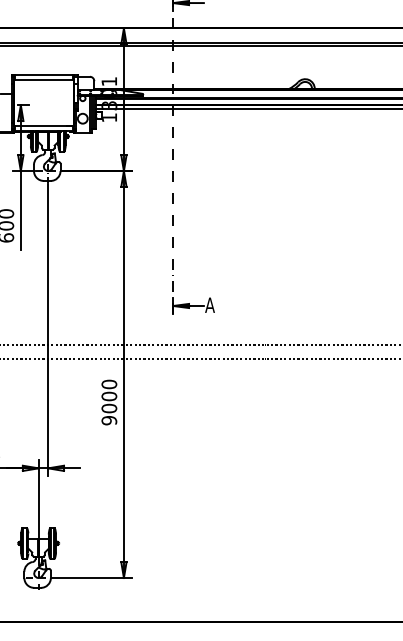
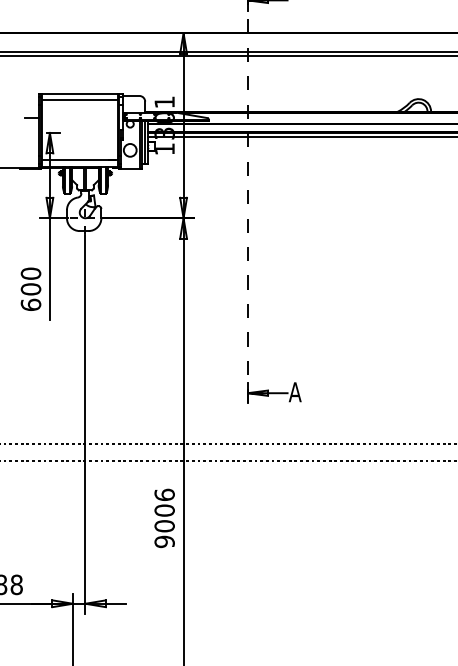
text: (108, 384) -> (163, 495), 9000 -> 9006

